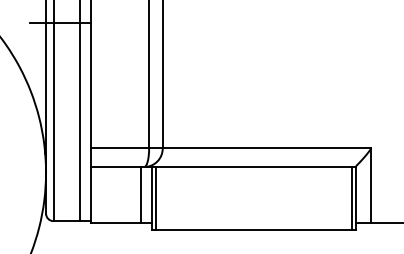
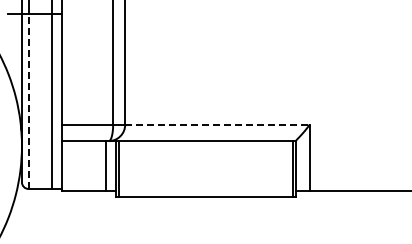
line: (53, 122) -> (28, 101), solid -> dashed
line: (267, 148) -> (217, 124), solid -> dashed

